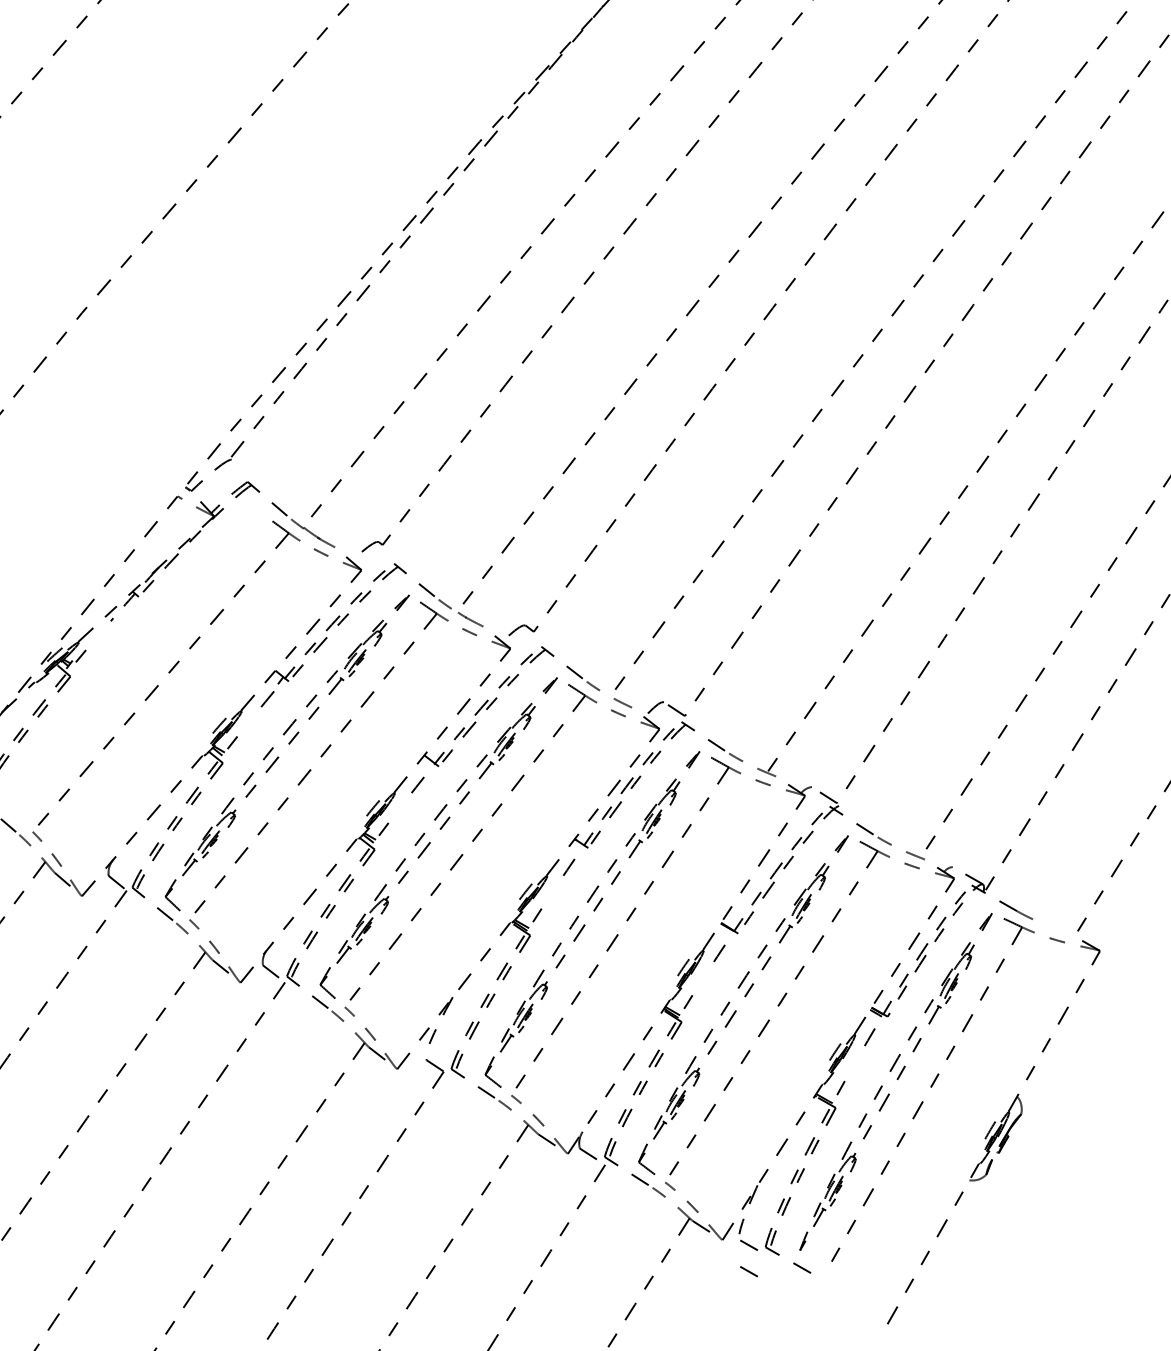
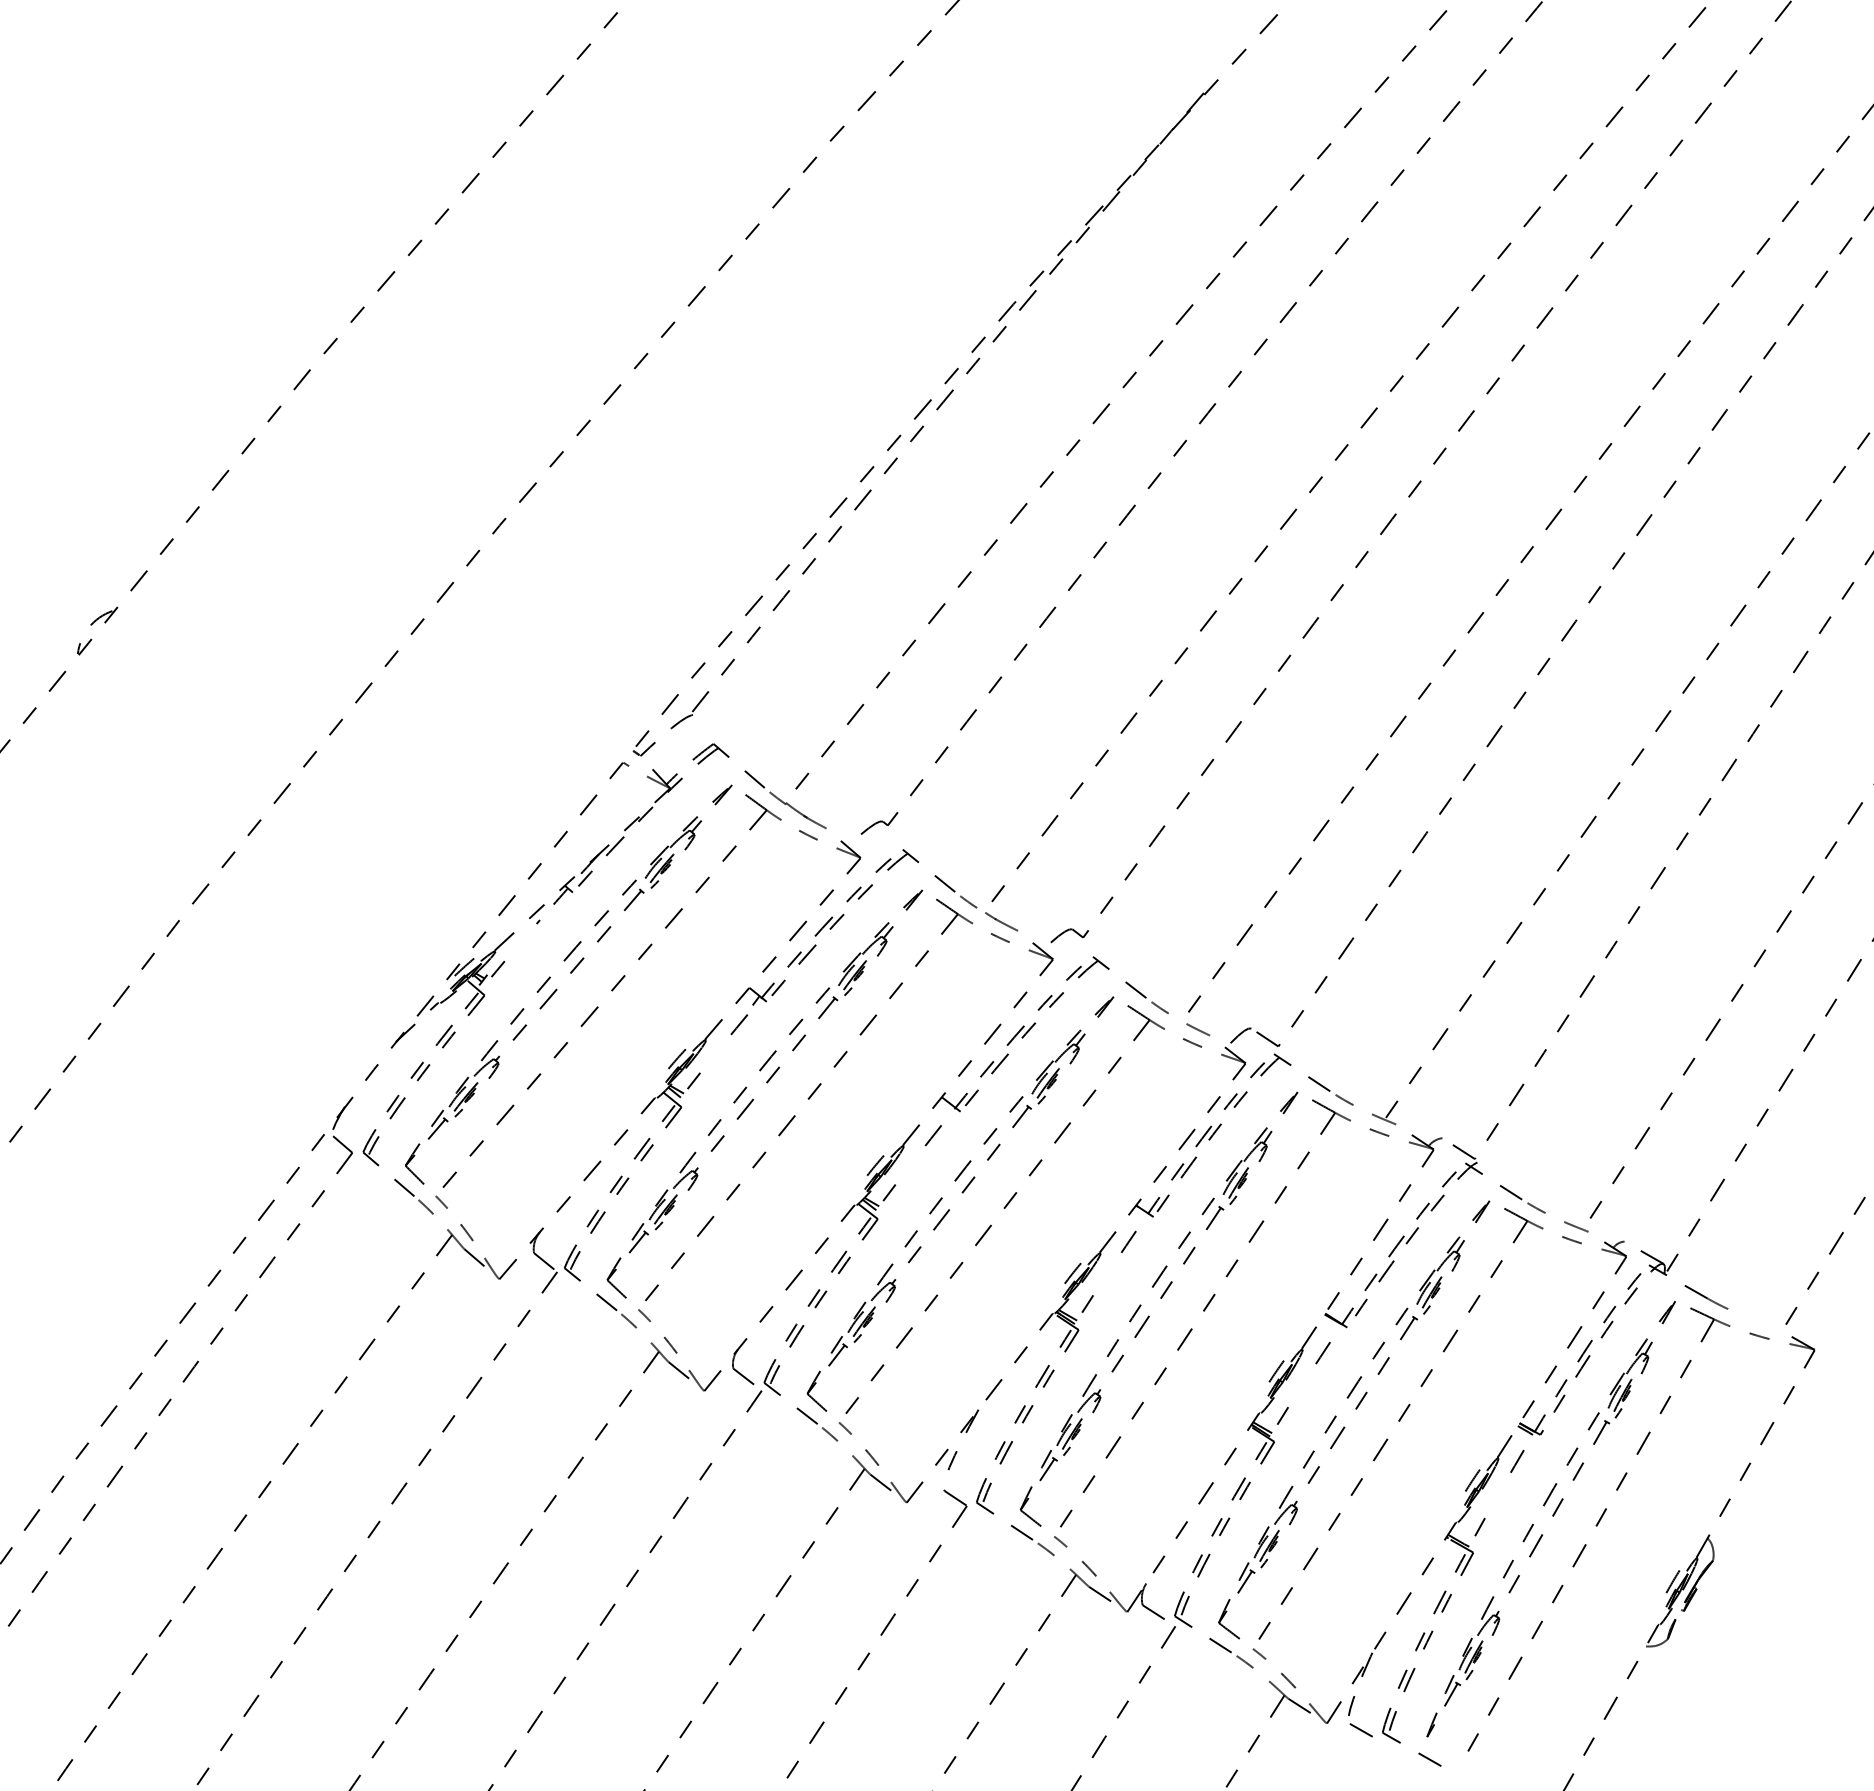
part: (136, 659) -> (570, 973), added
line: (748, 1271) -> (1360, 1764), removed

